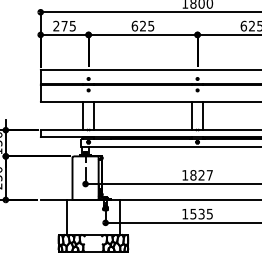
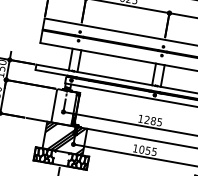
text: (201, 175) -> (153, 121), 1827 -> 1285
text: (197, 213) -> (145, 149), 1535 -> 1055
hatch: (93, 216) -> (65, 137), added

